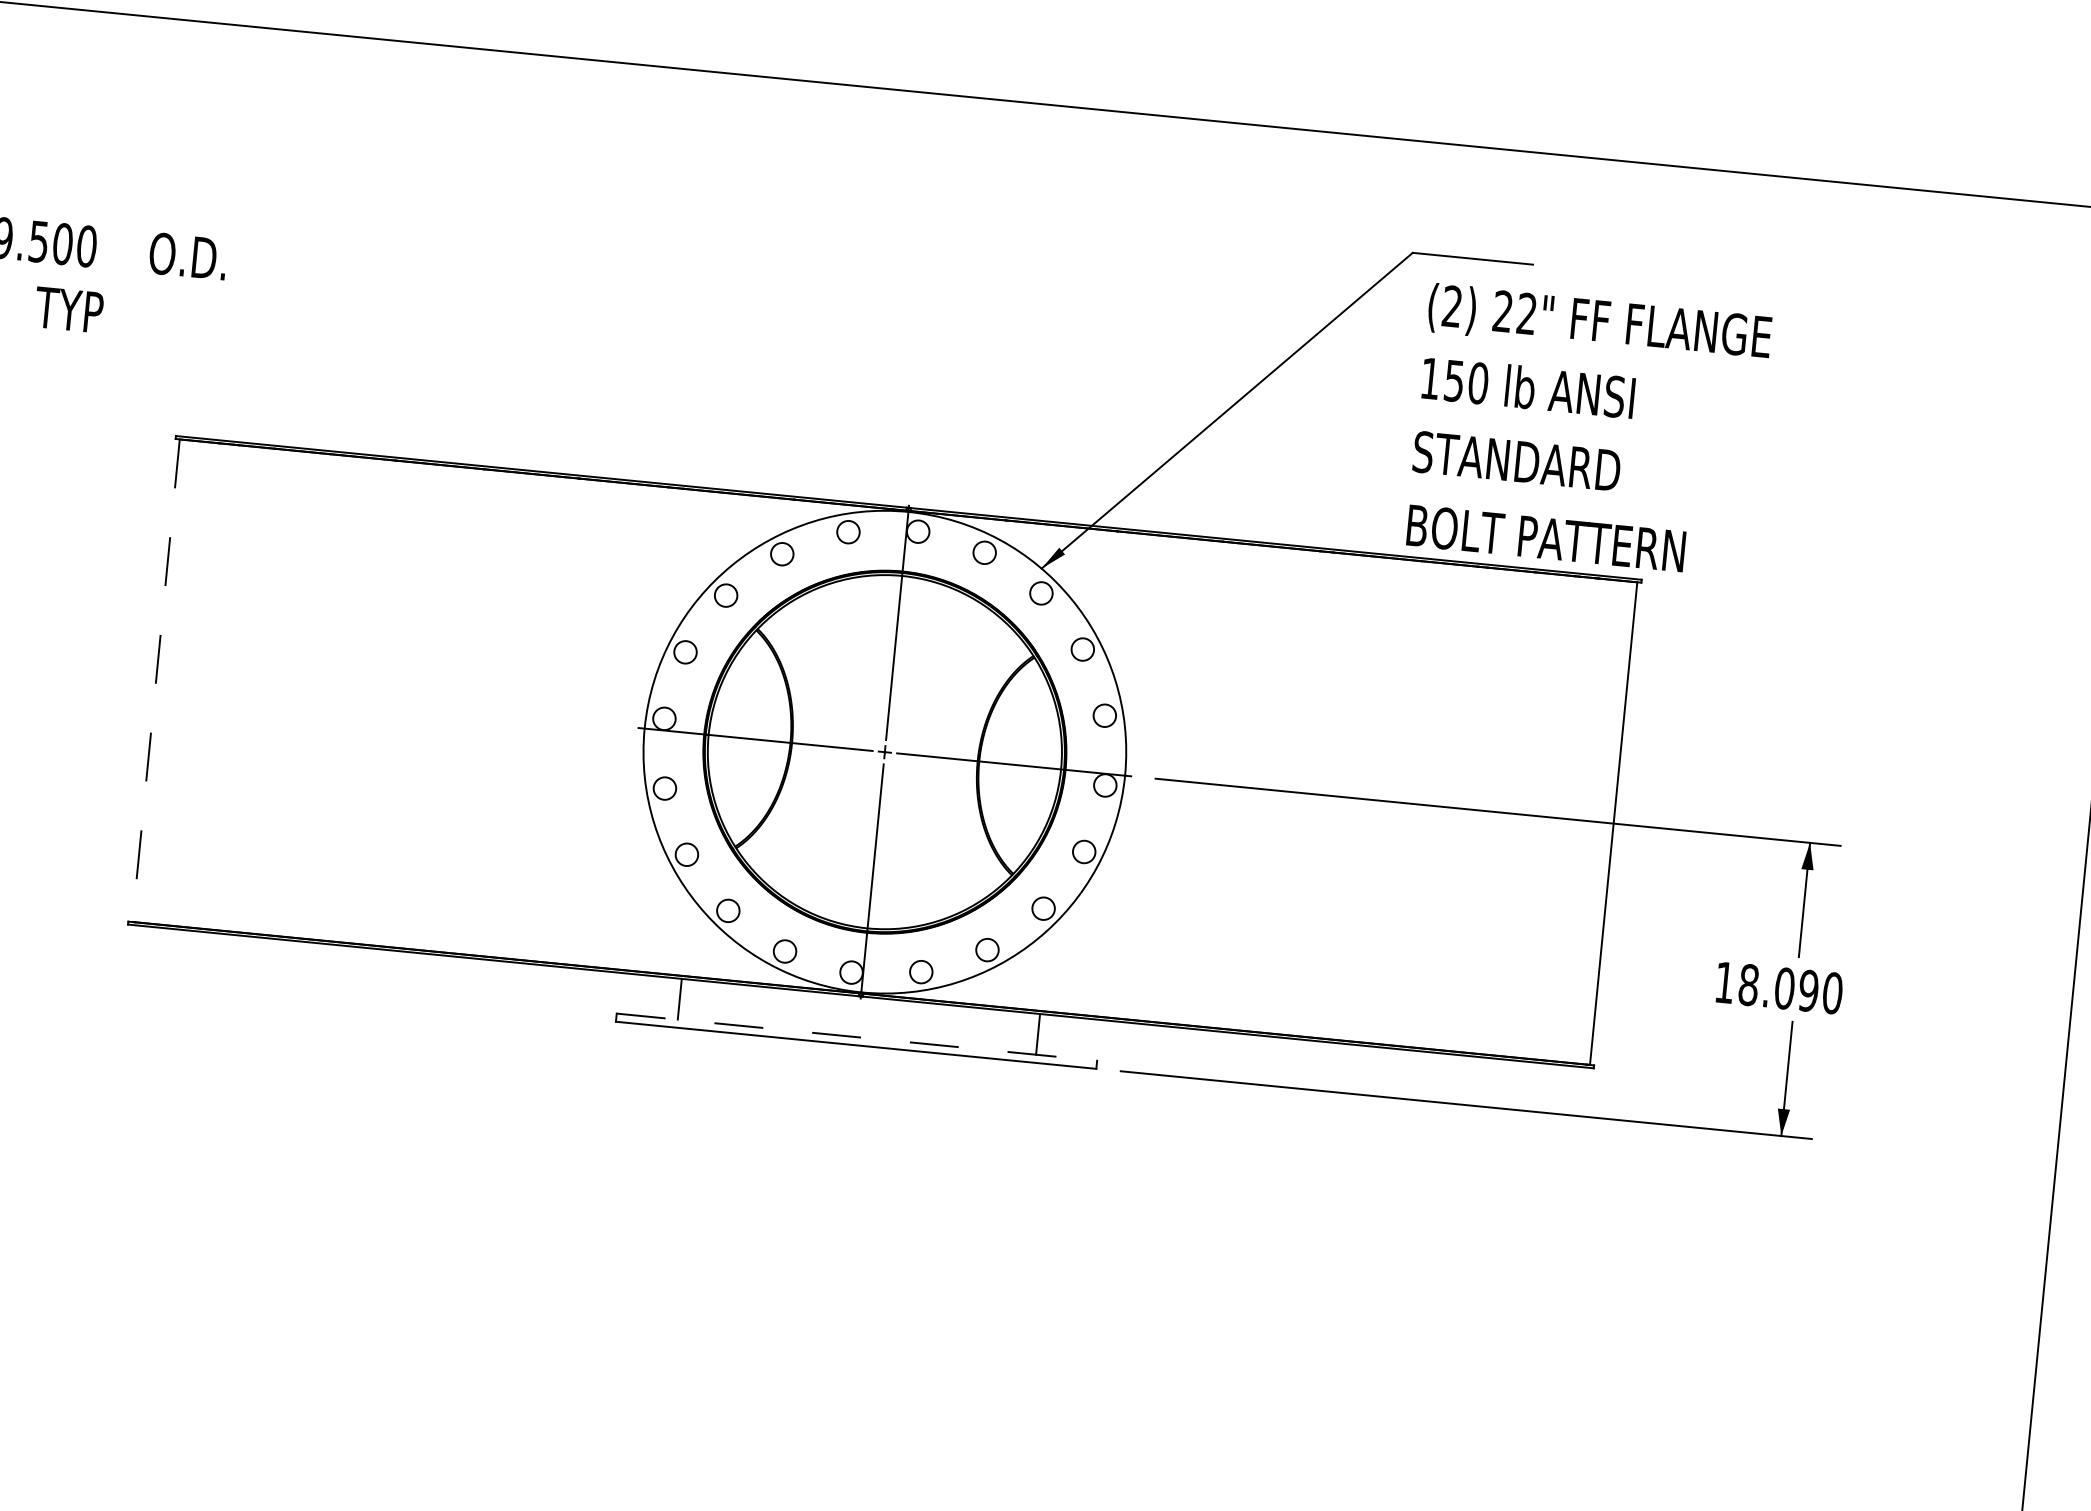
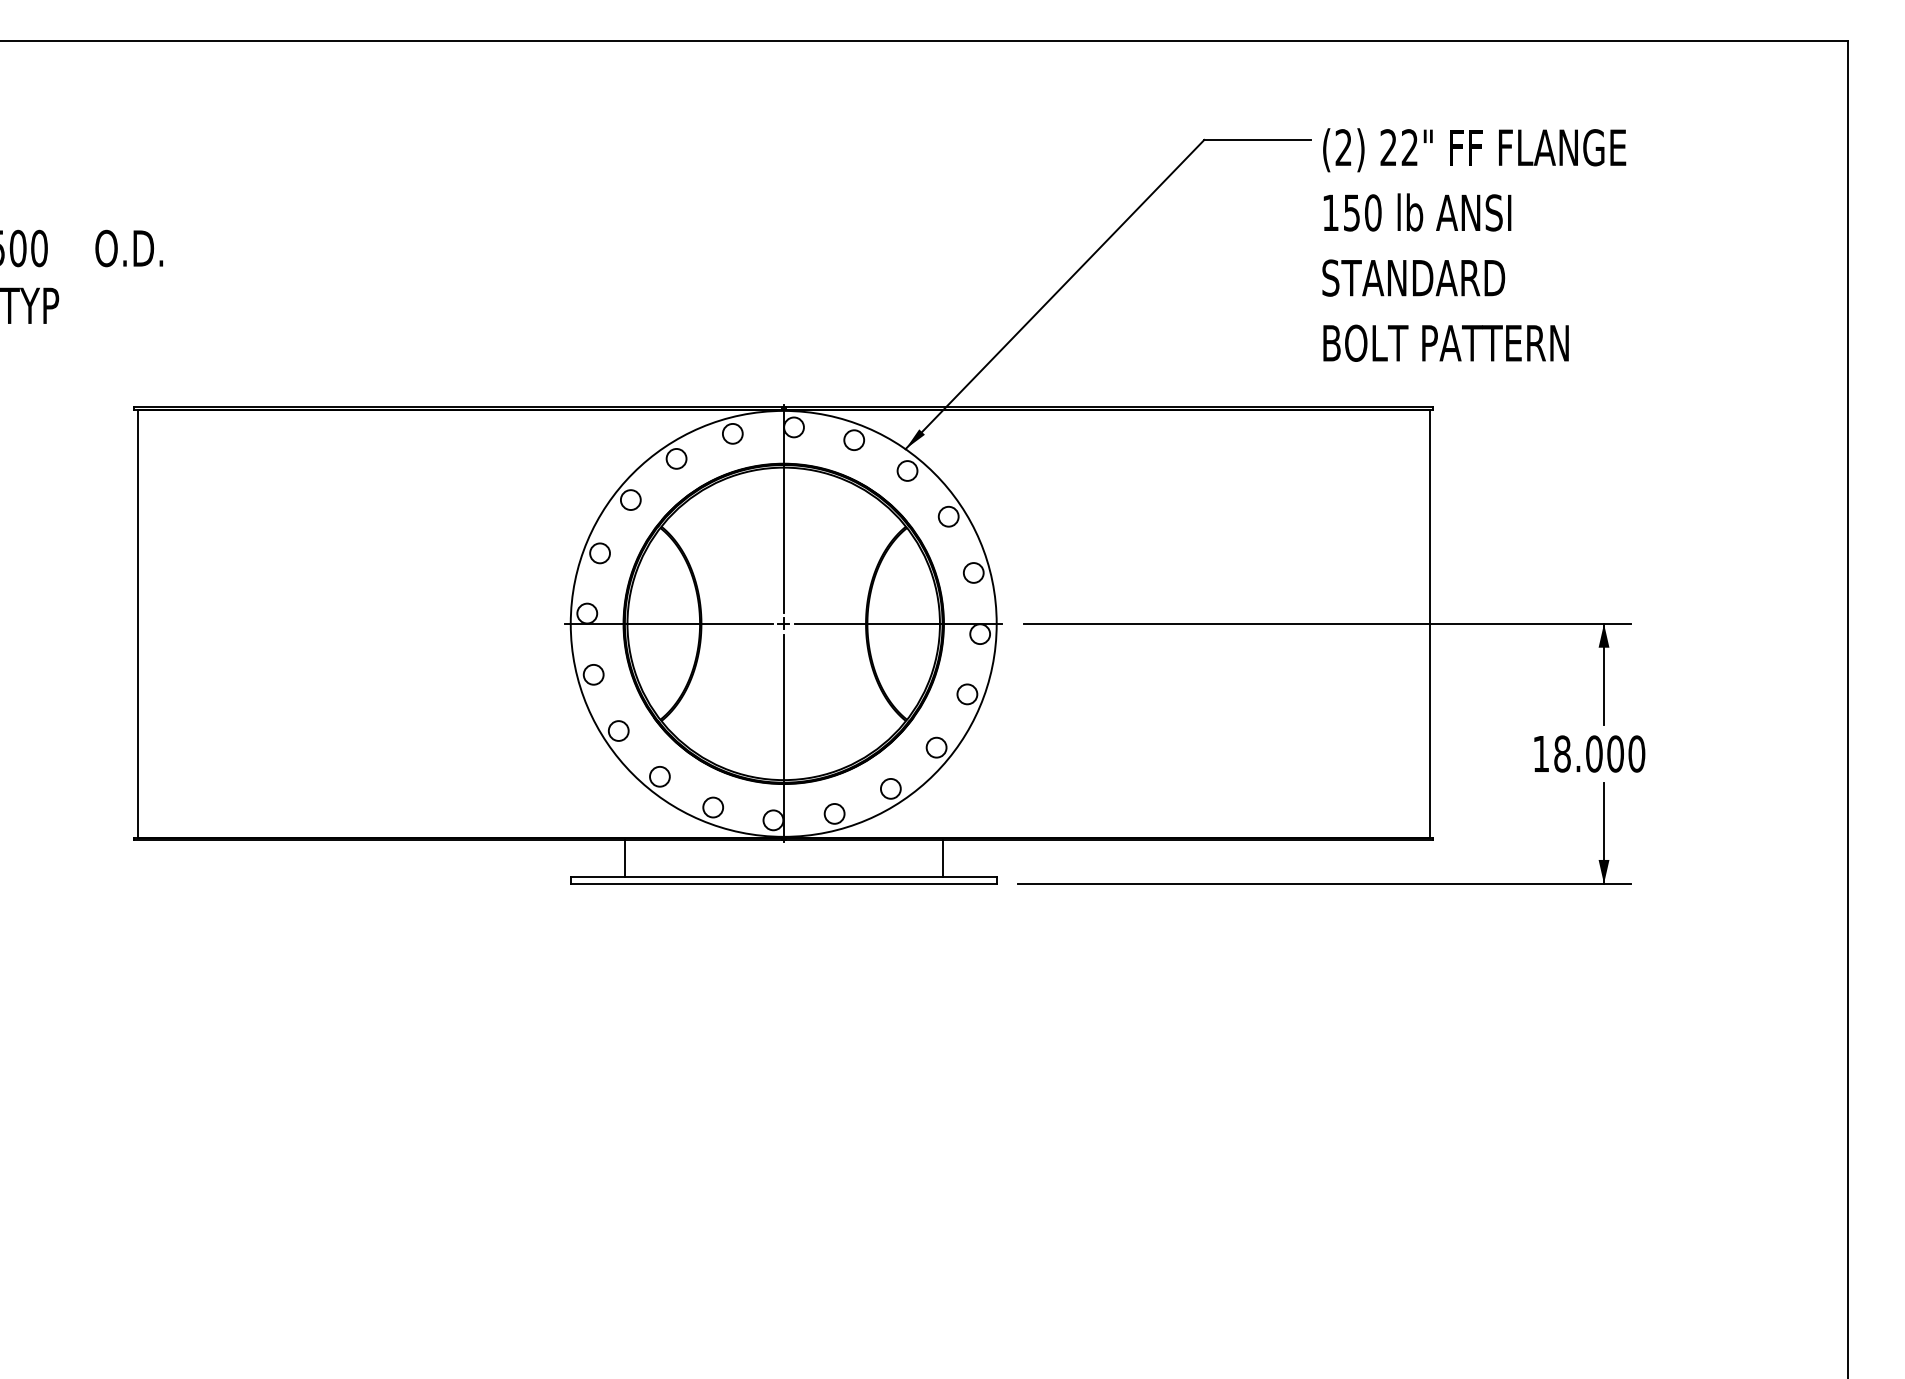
text: (1589, 430) -> (1474, 244), moved
line: (156, 680) -> (137, 623), dashed -> solid
text: (1808, 990) -> (1615, 753), 18.090 -> 18.000
line: (856, 1037) -> (783, 876), dashed -> solid

